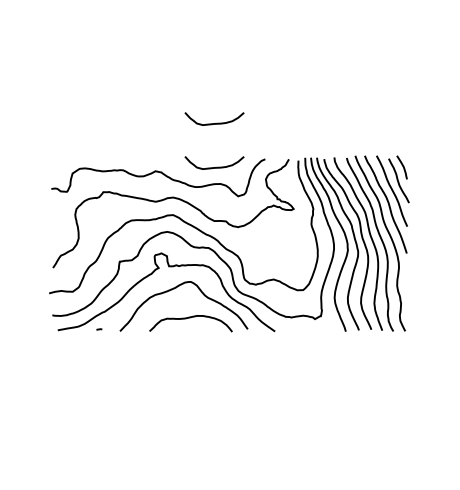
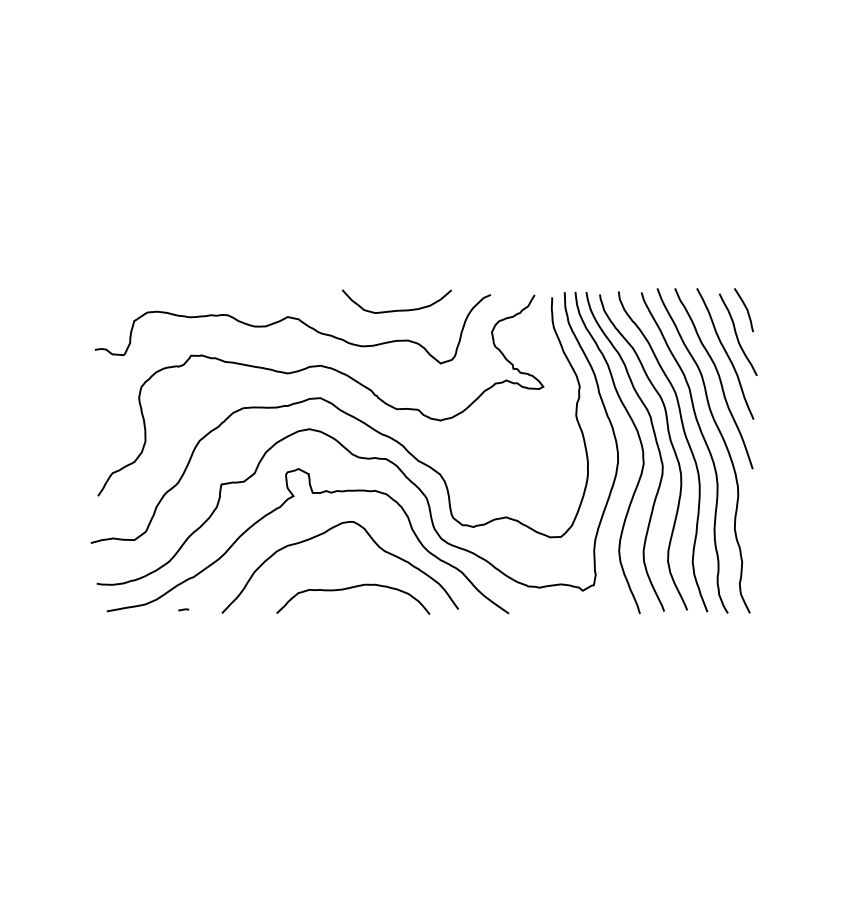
curve: (216, 122) -> (400, 226), removed

